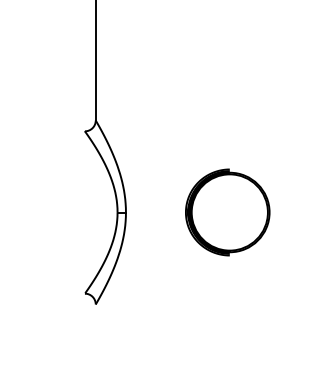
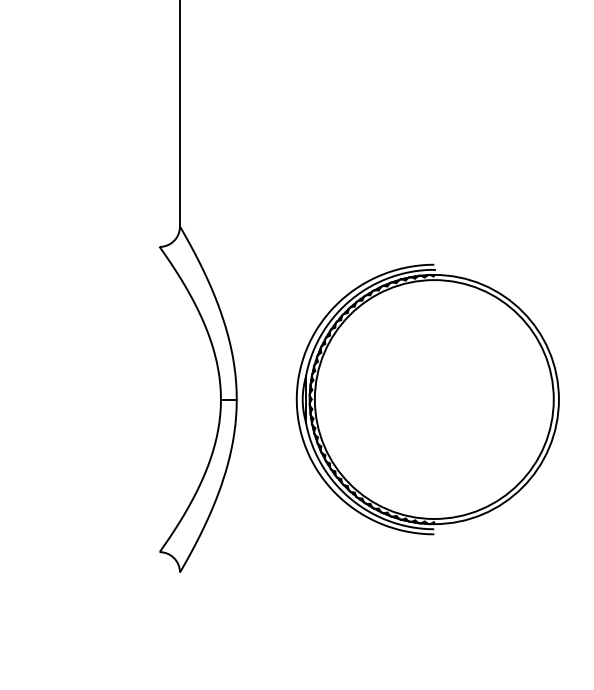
part: (227, 212) -> (427, 399), size x1.67

